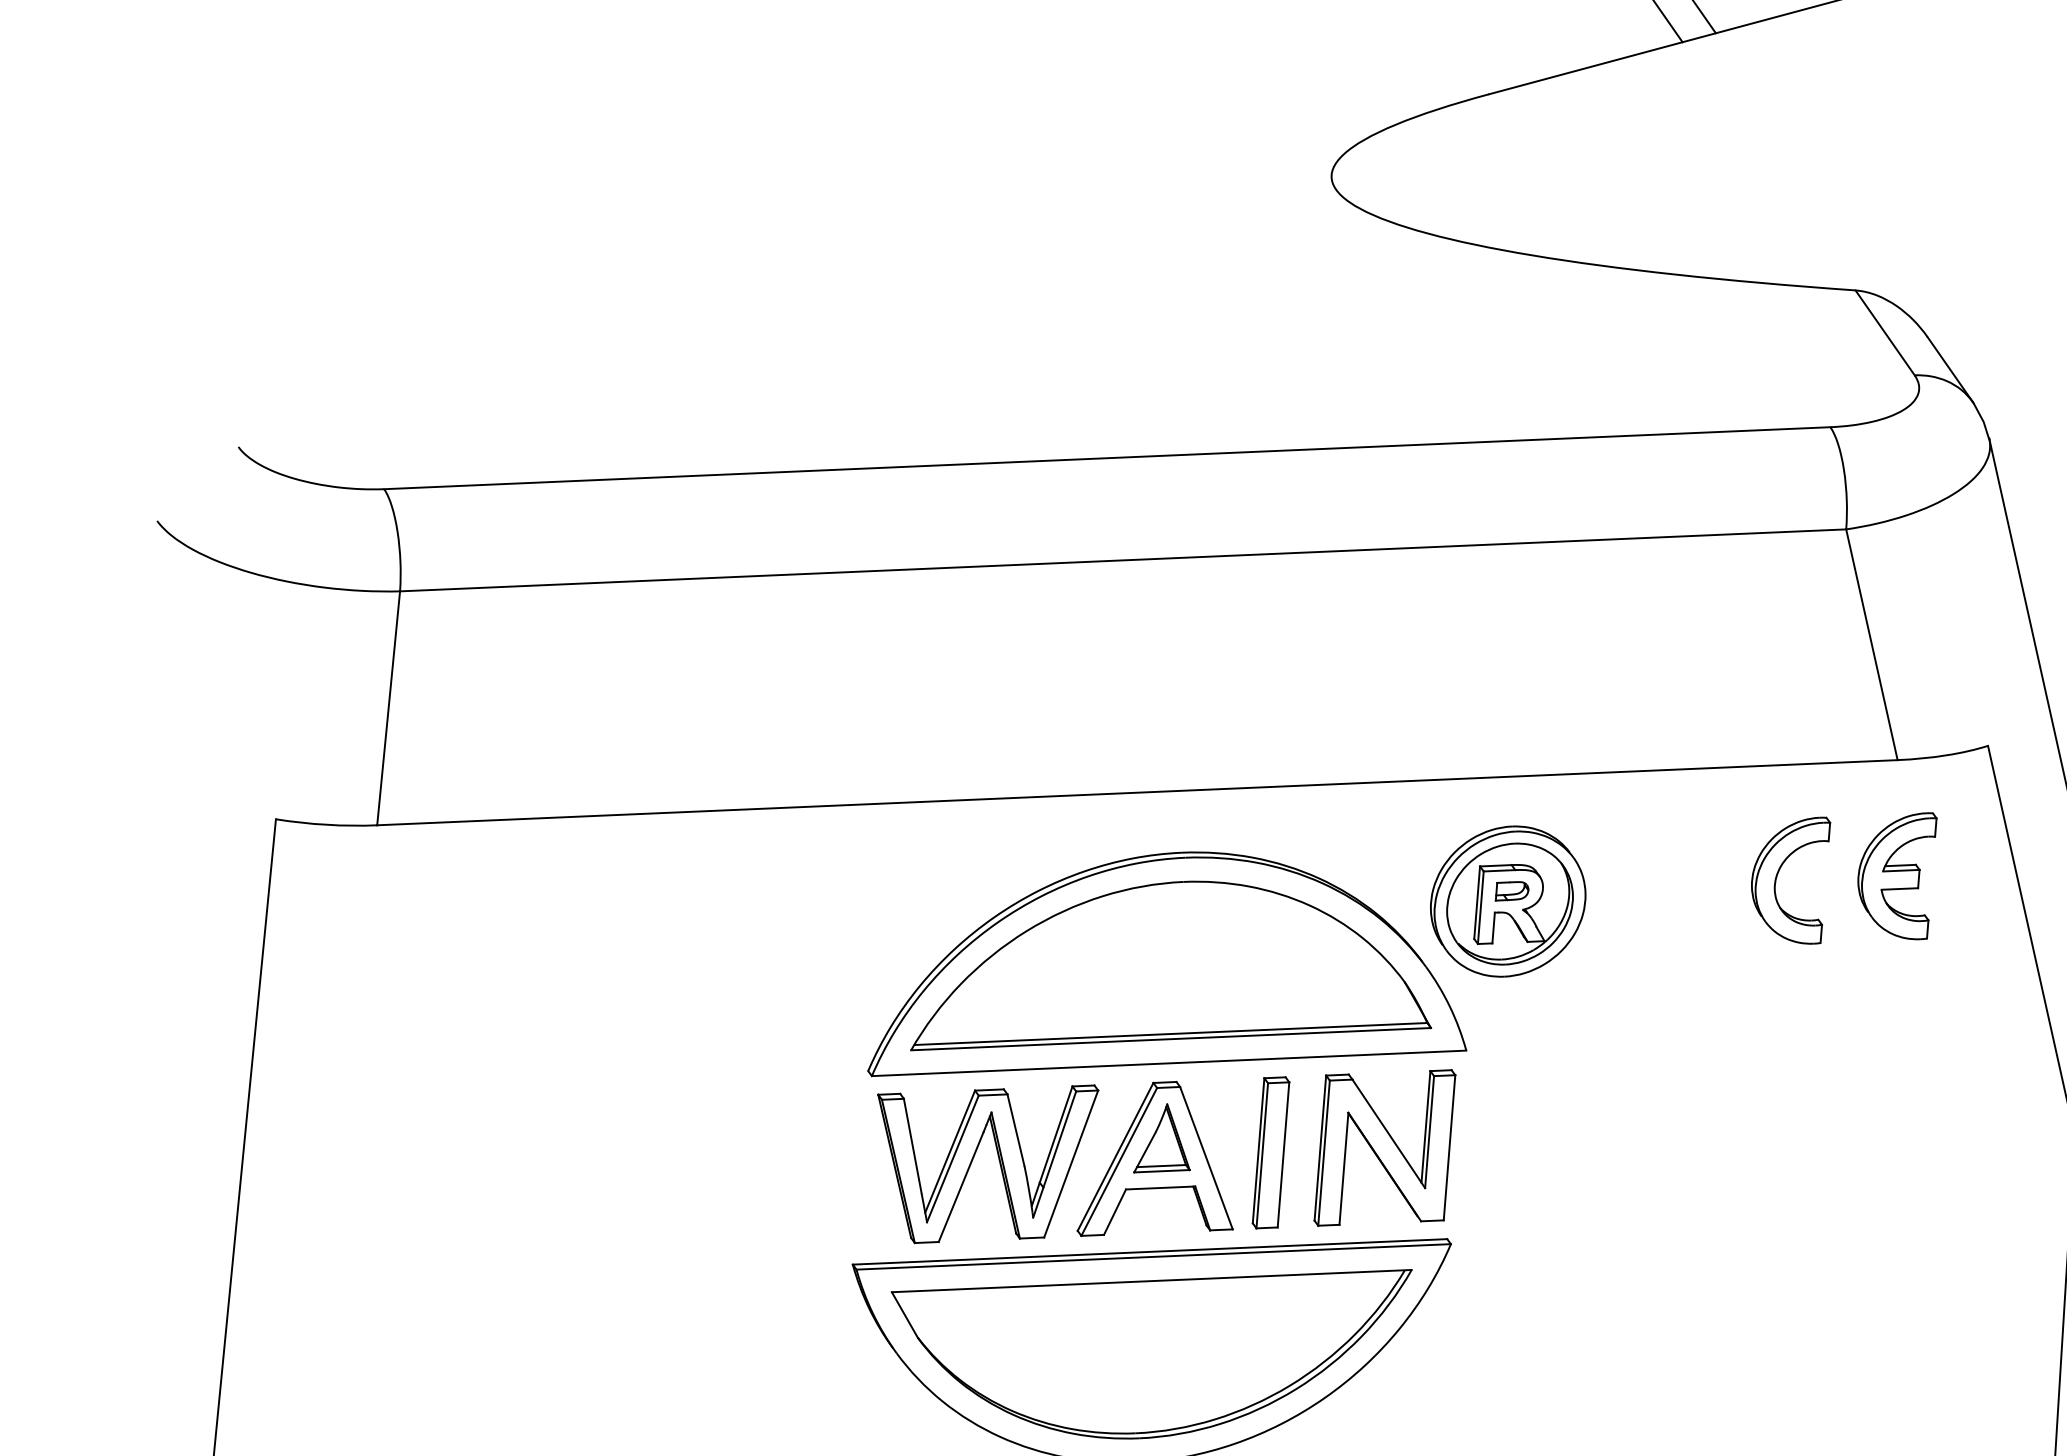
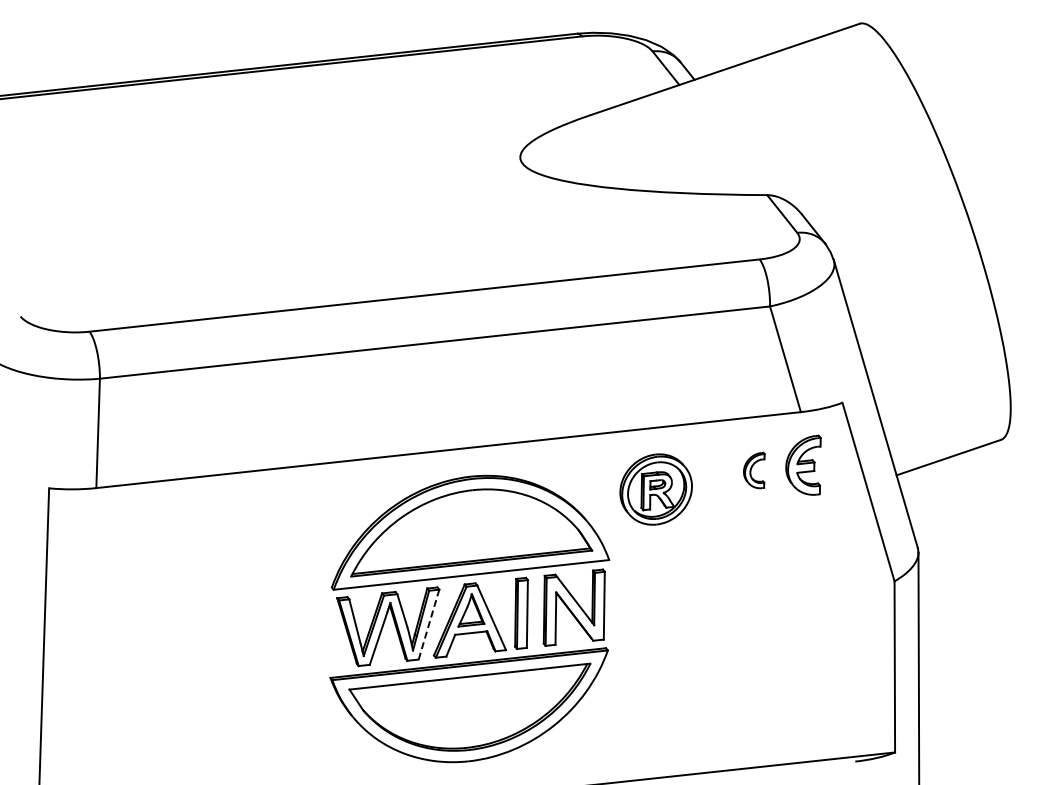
part: (1790, 878) -> (754, 470), size x0.6
part: (1506, 901) -> (655, 489), moved
line: (1072, 1163) -> (429, 624), solid -> dashed

